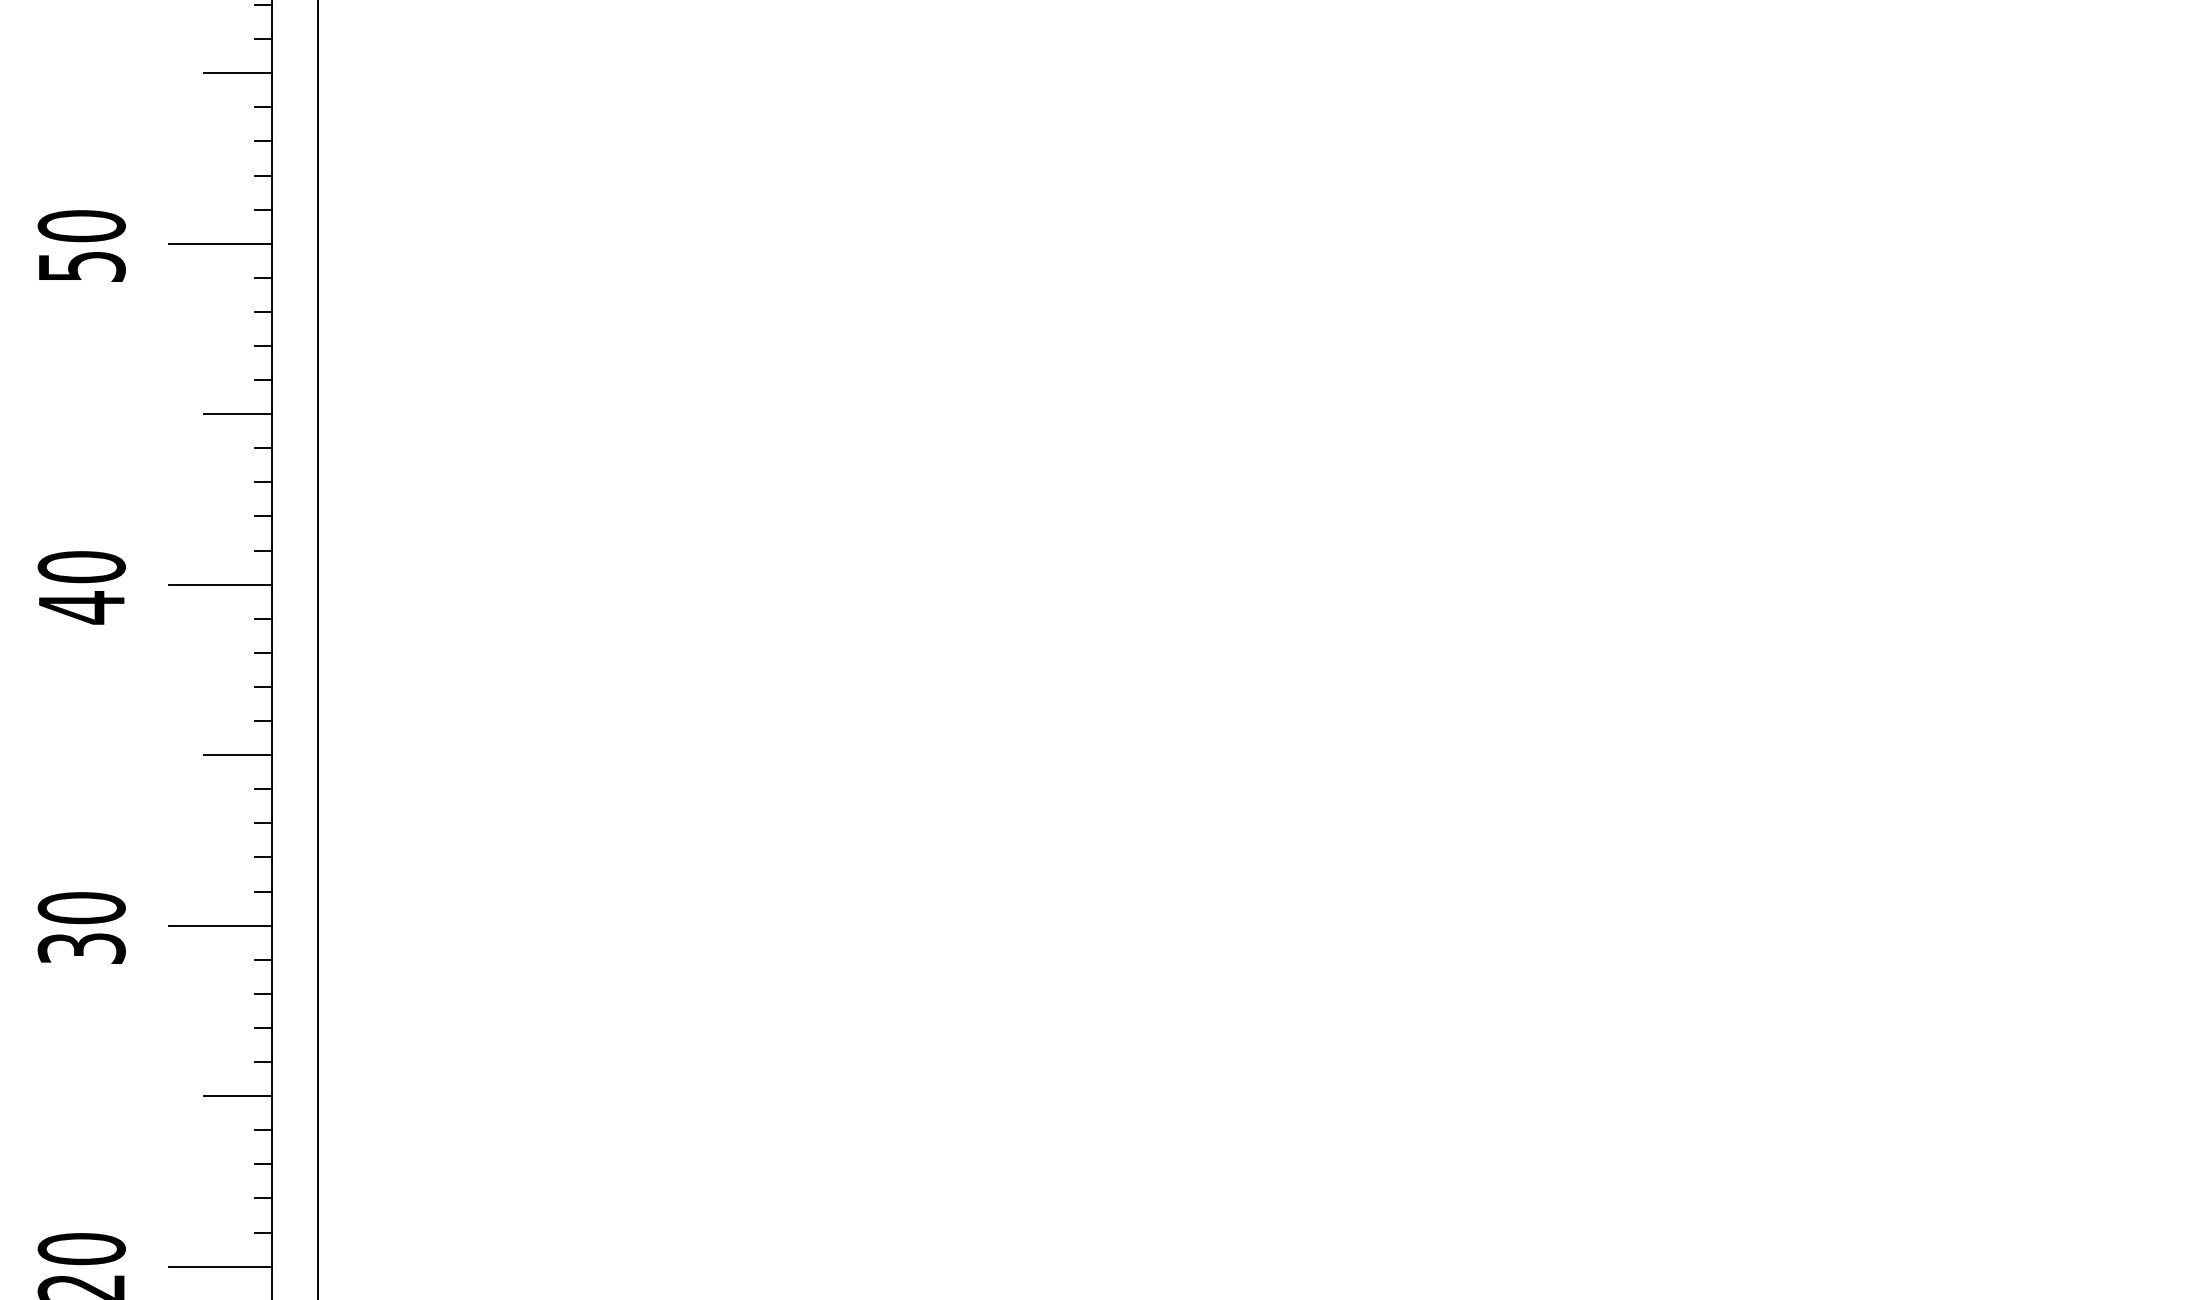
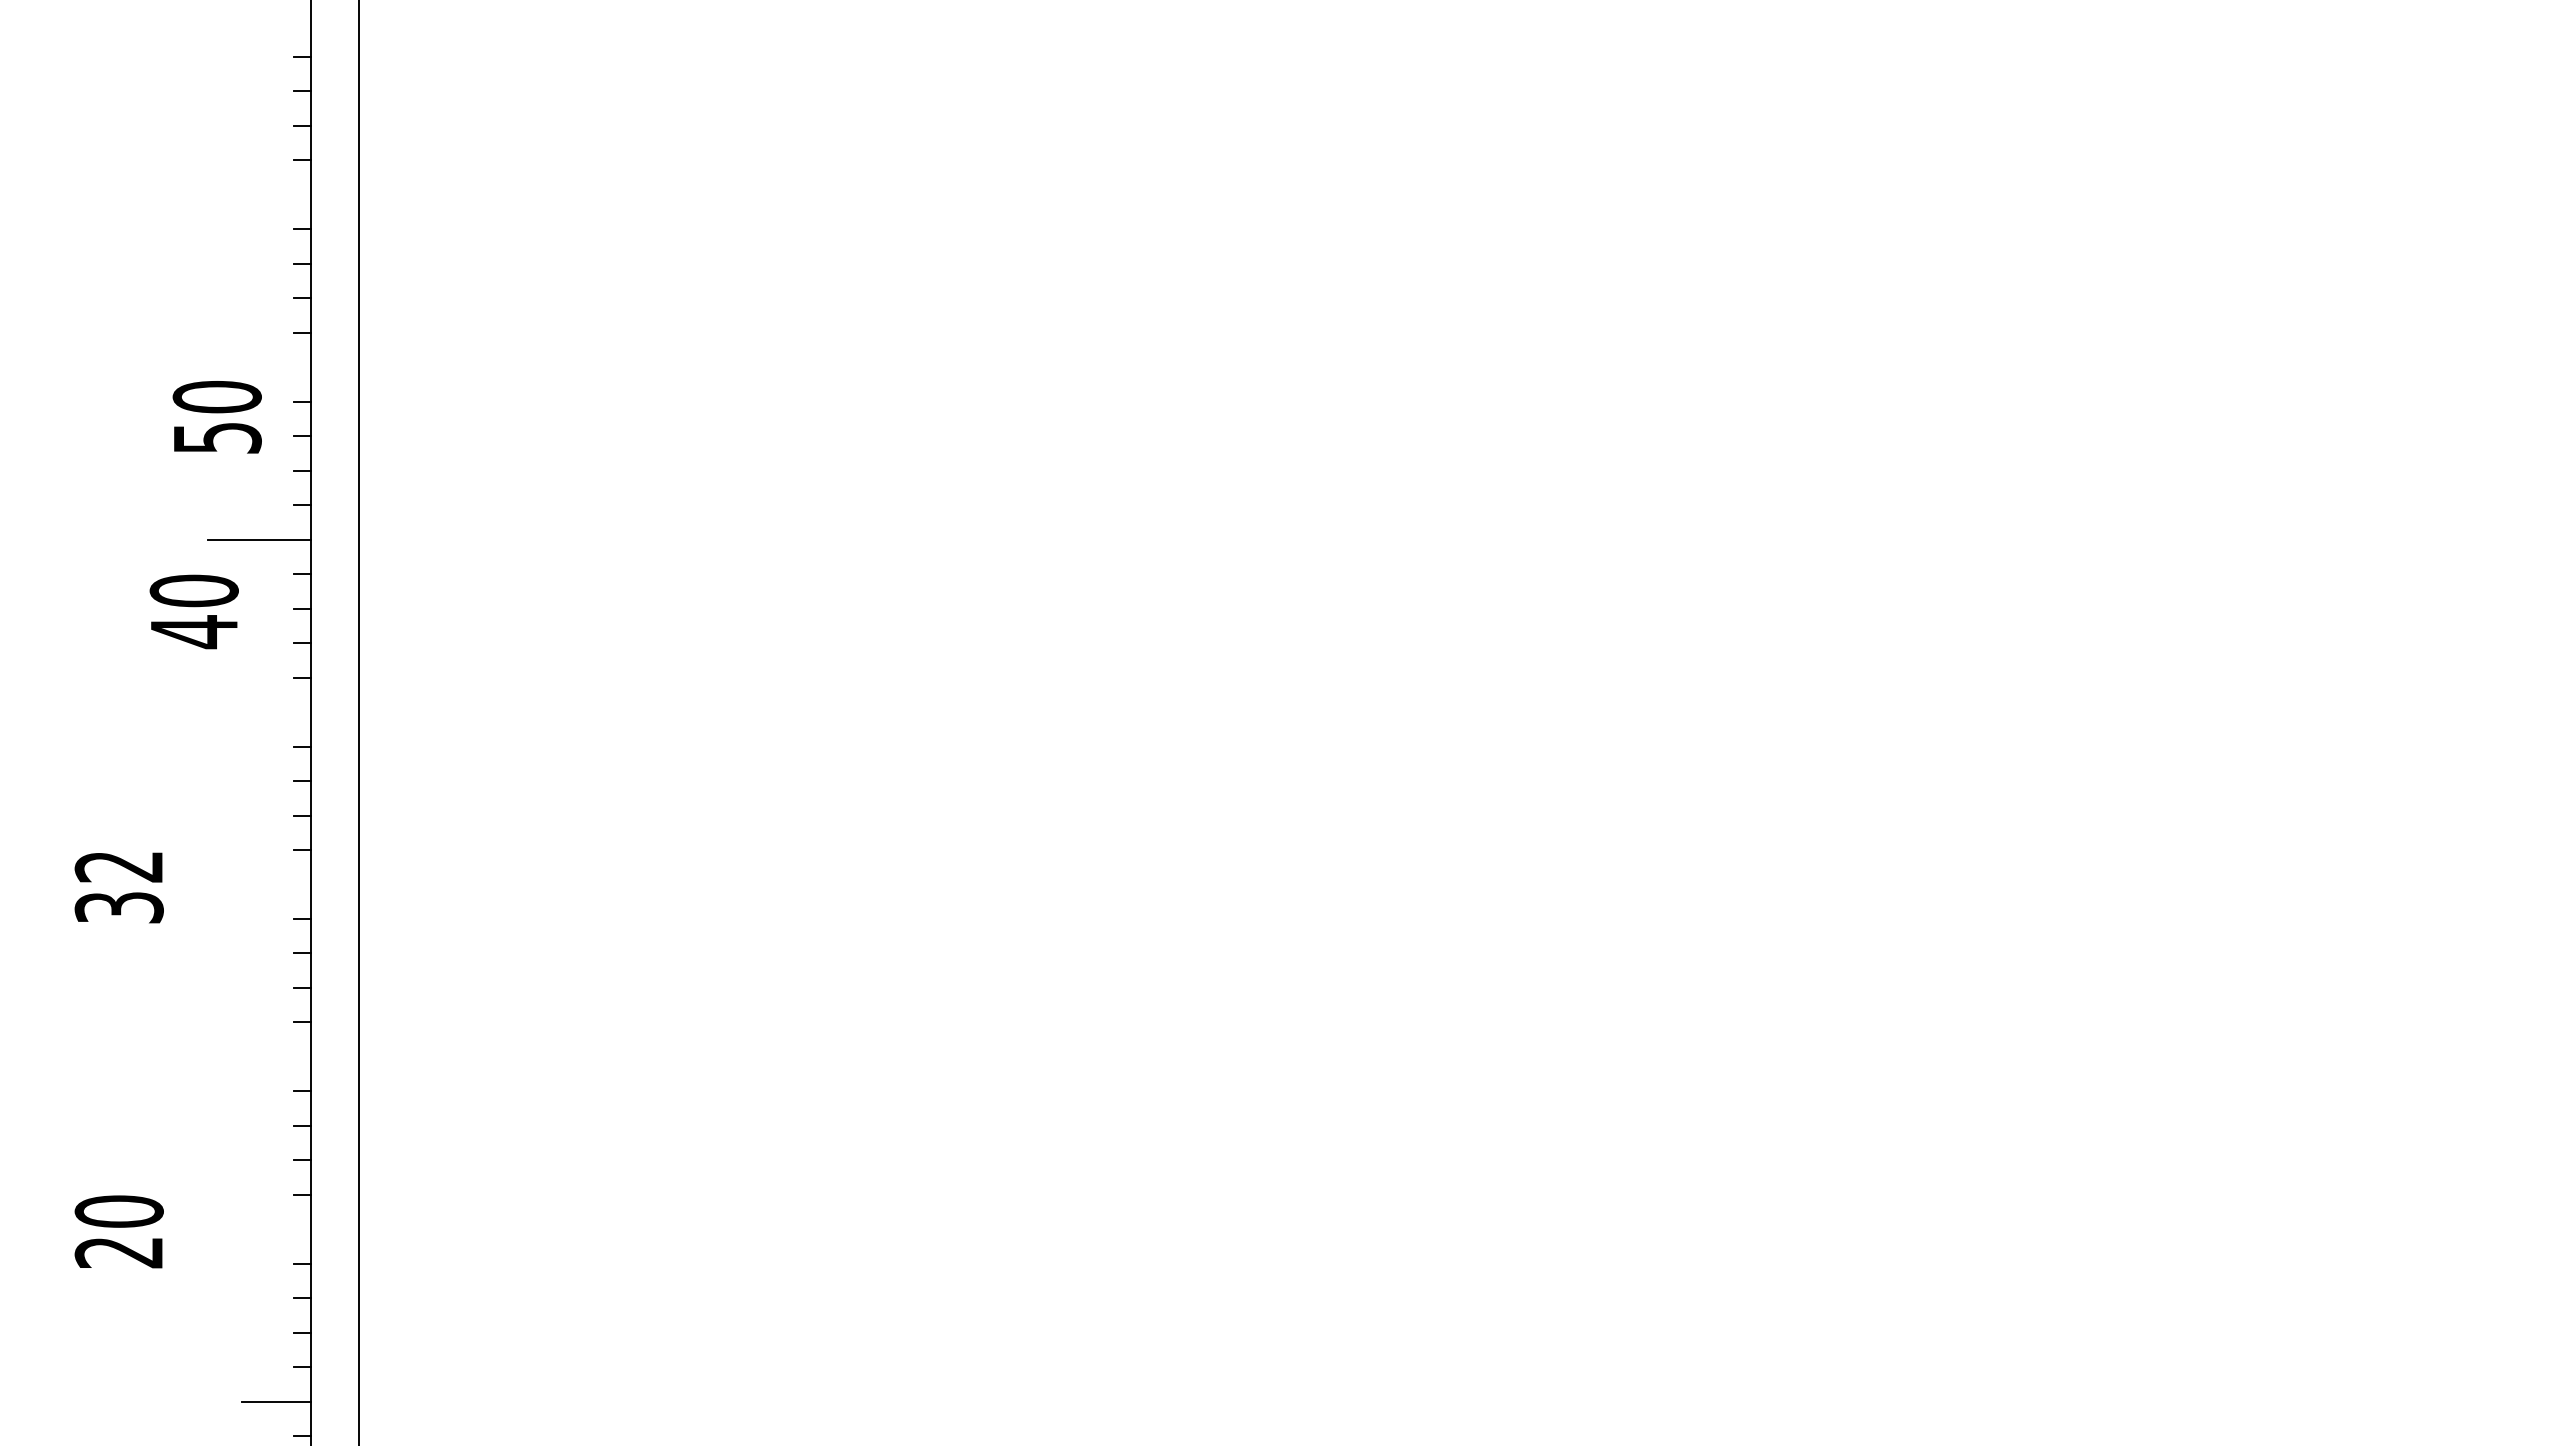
line: (237, 73) -> (276, 22), removed
line: (220, 243) -> (259, 194), removed
text: (81, 246) -> (216, 417), moved
line: (237, 414) -> (276, 367), removed
text: (81, 587) -> (193, 611), moved
line: (237, 755) -> (276, 712), removed
text: (81, 907) -> (118, 866), 30 -> 32
line: (220, 925) -> (259, 884), removed
line: (237, 1095) -> (276, 1056), removed
line: (220, 1266) -> (259, 1229), removed

